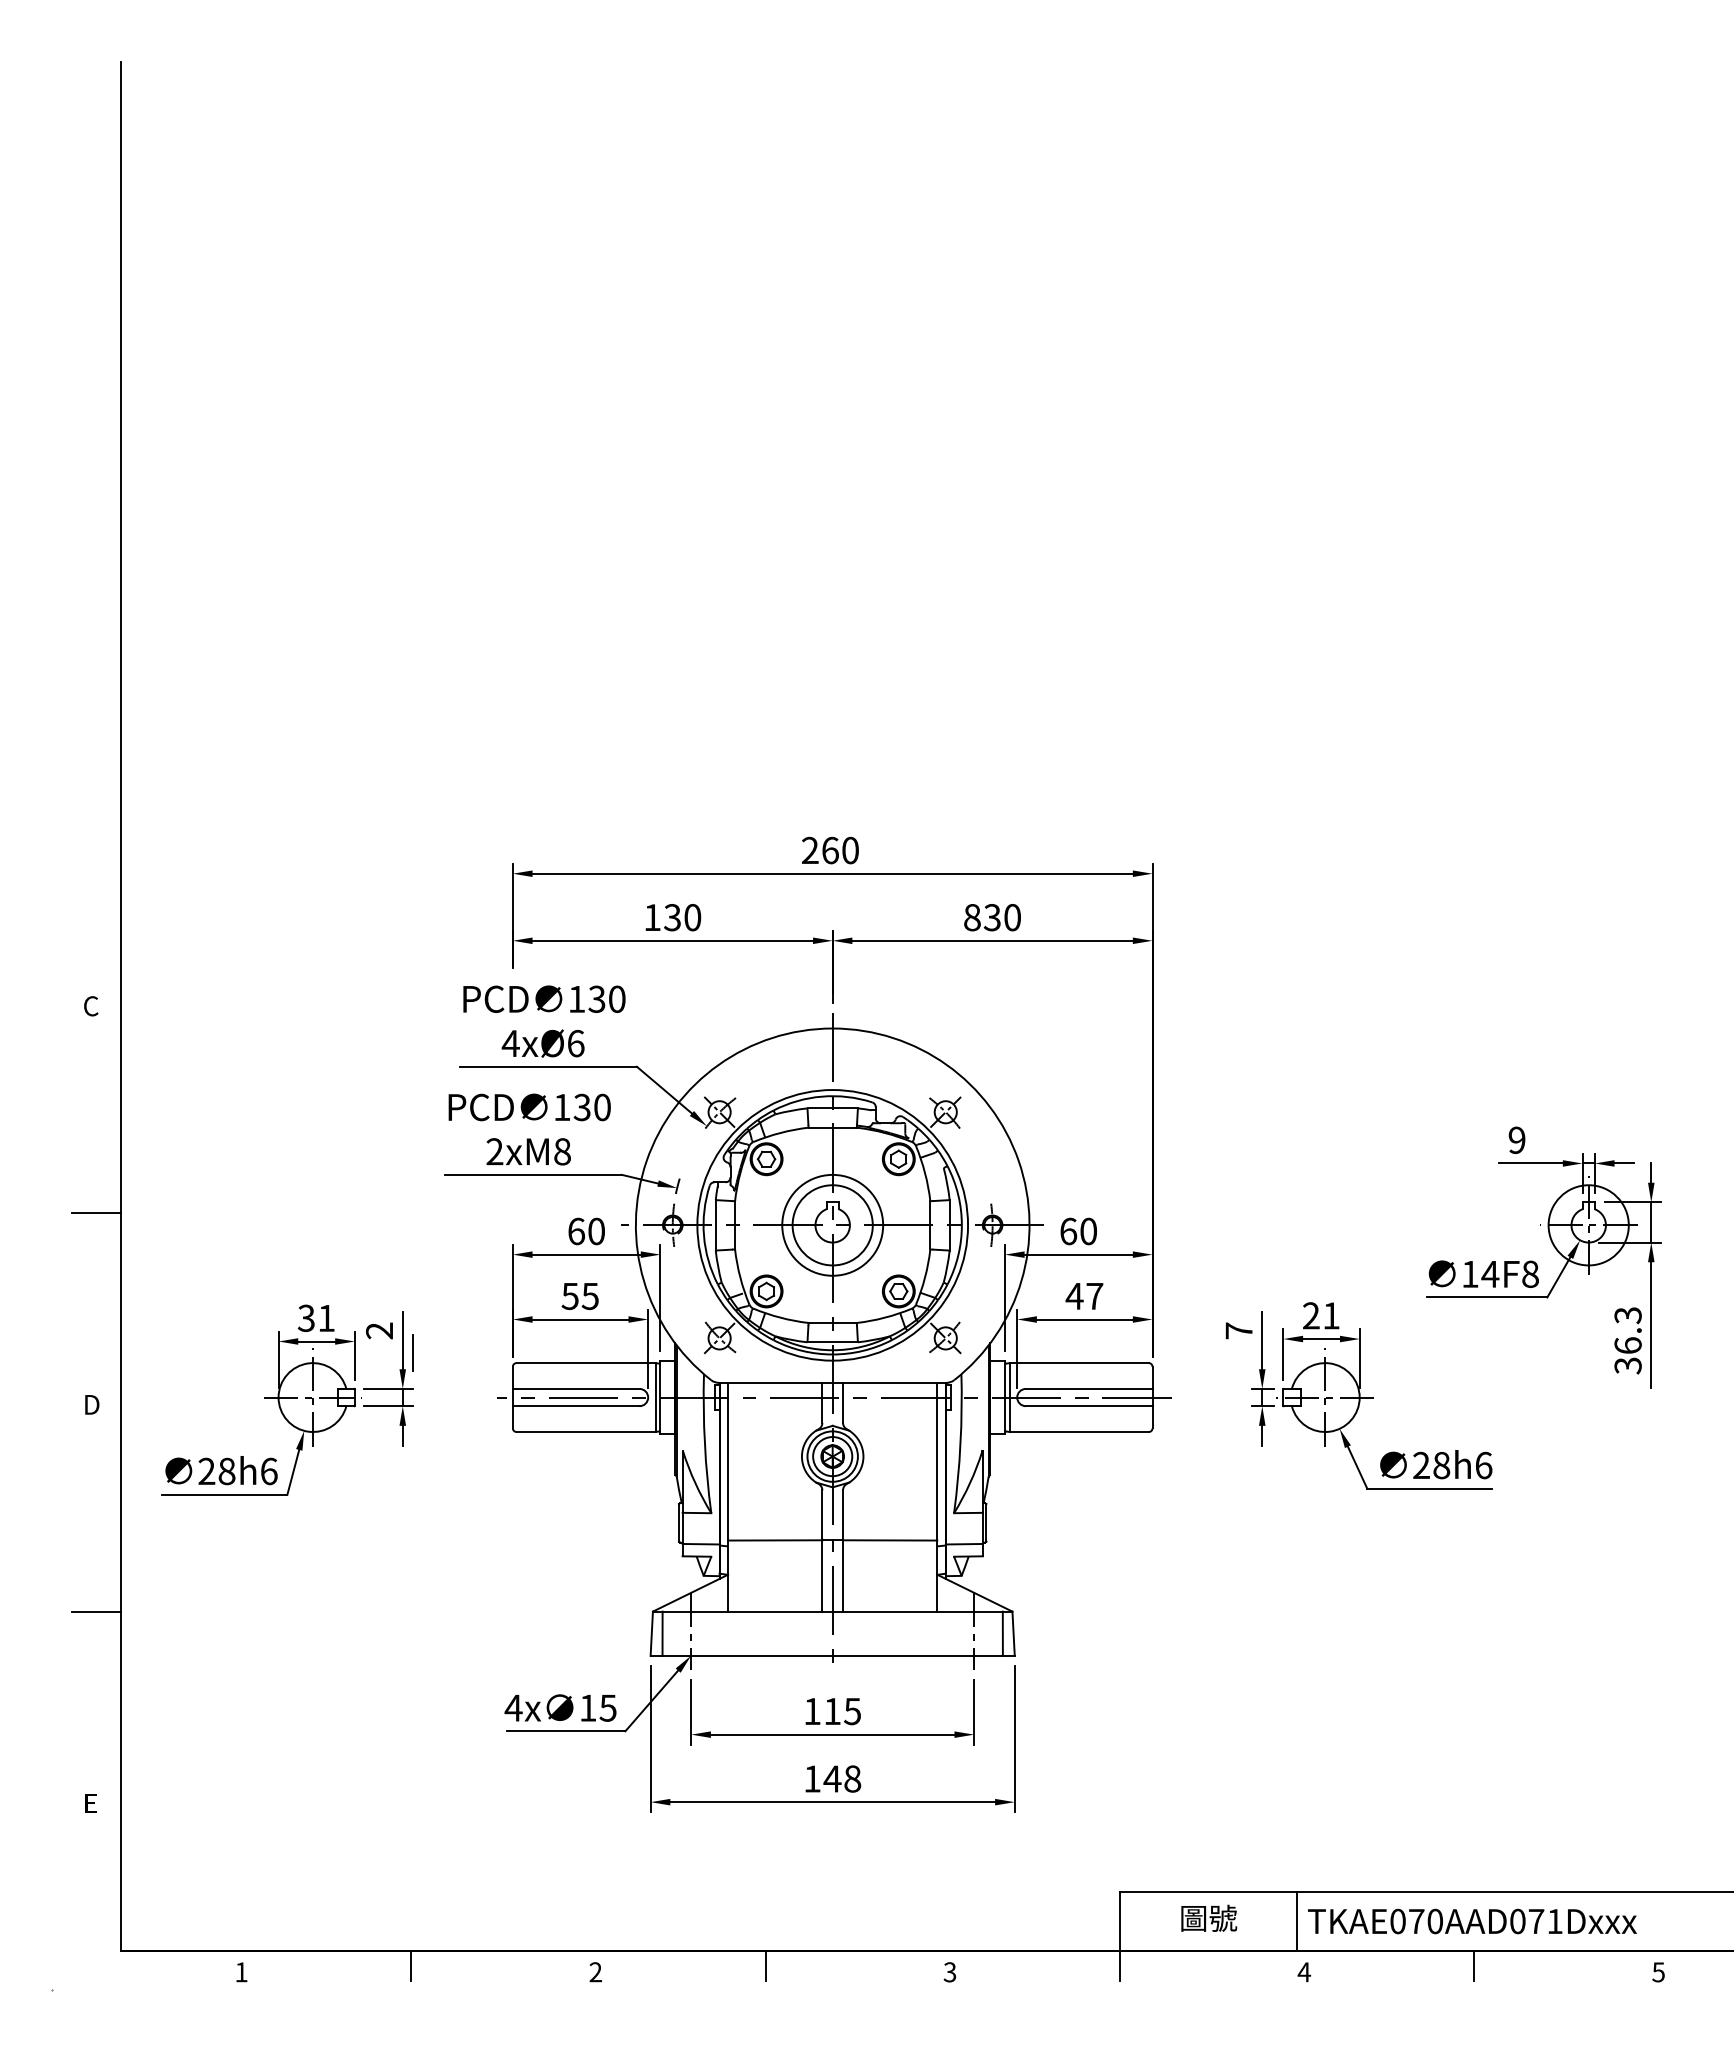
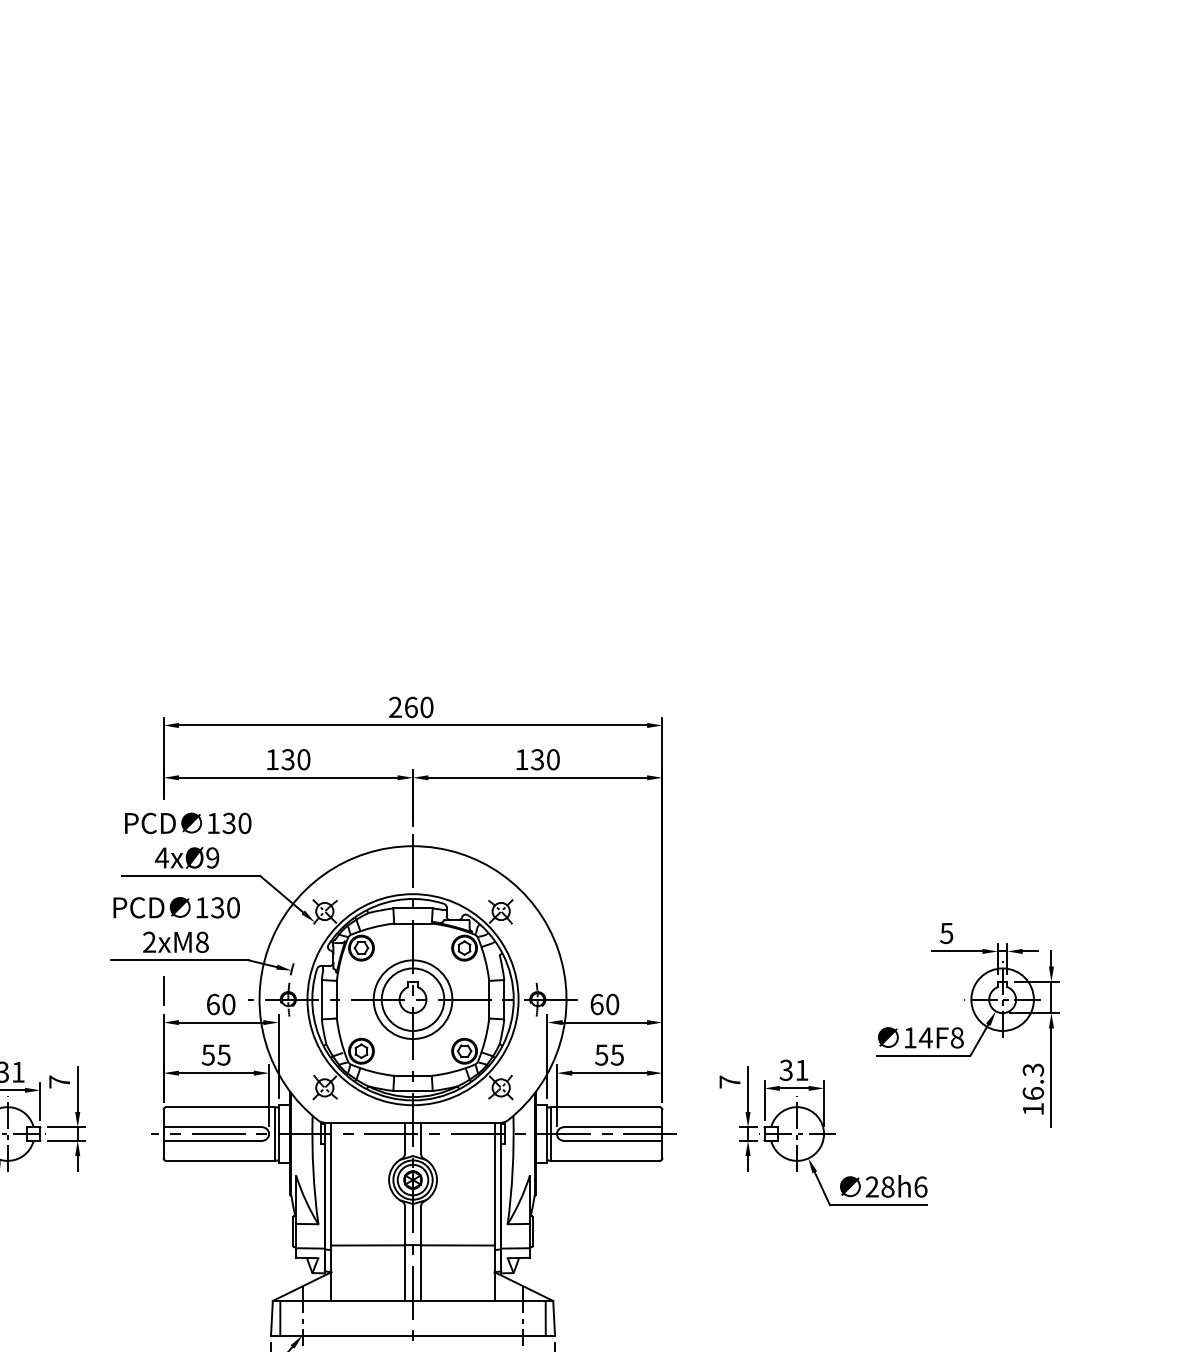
text: (972, 917) -> (522, 759), 830 -> 130
text: (575, 1043) -> (212, 857), 4xØ6 -> 4xØ9
text: (1516, 1139) -> (946, 932), 9 -> 5
text: (1084, 1296) -> (609, 1055), 47 -> 55
text: (1310, 1315) -> (785, 1070), 21 -> 31
text: (379, 1330) -> (59, 1081), 2 -> 7
line: (412, 1352) -> (163, 990), moved
text: (1627, 1365) -> (1032, 1109), 36.3 -> 16.3

